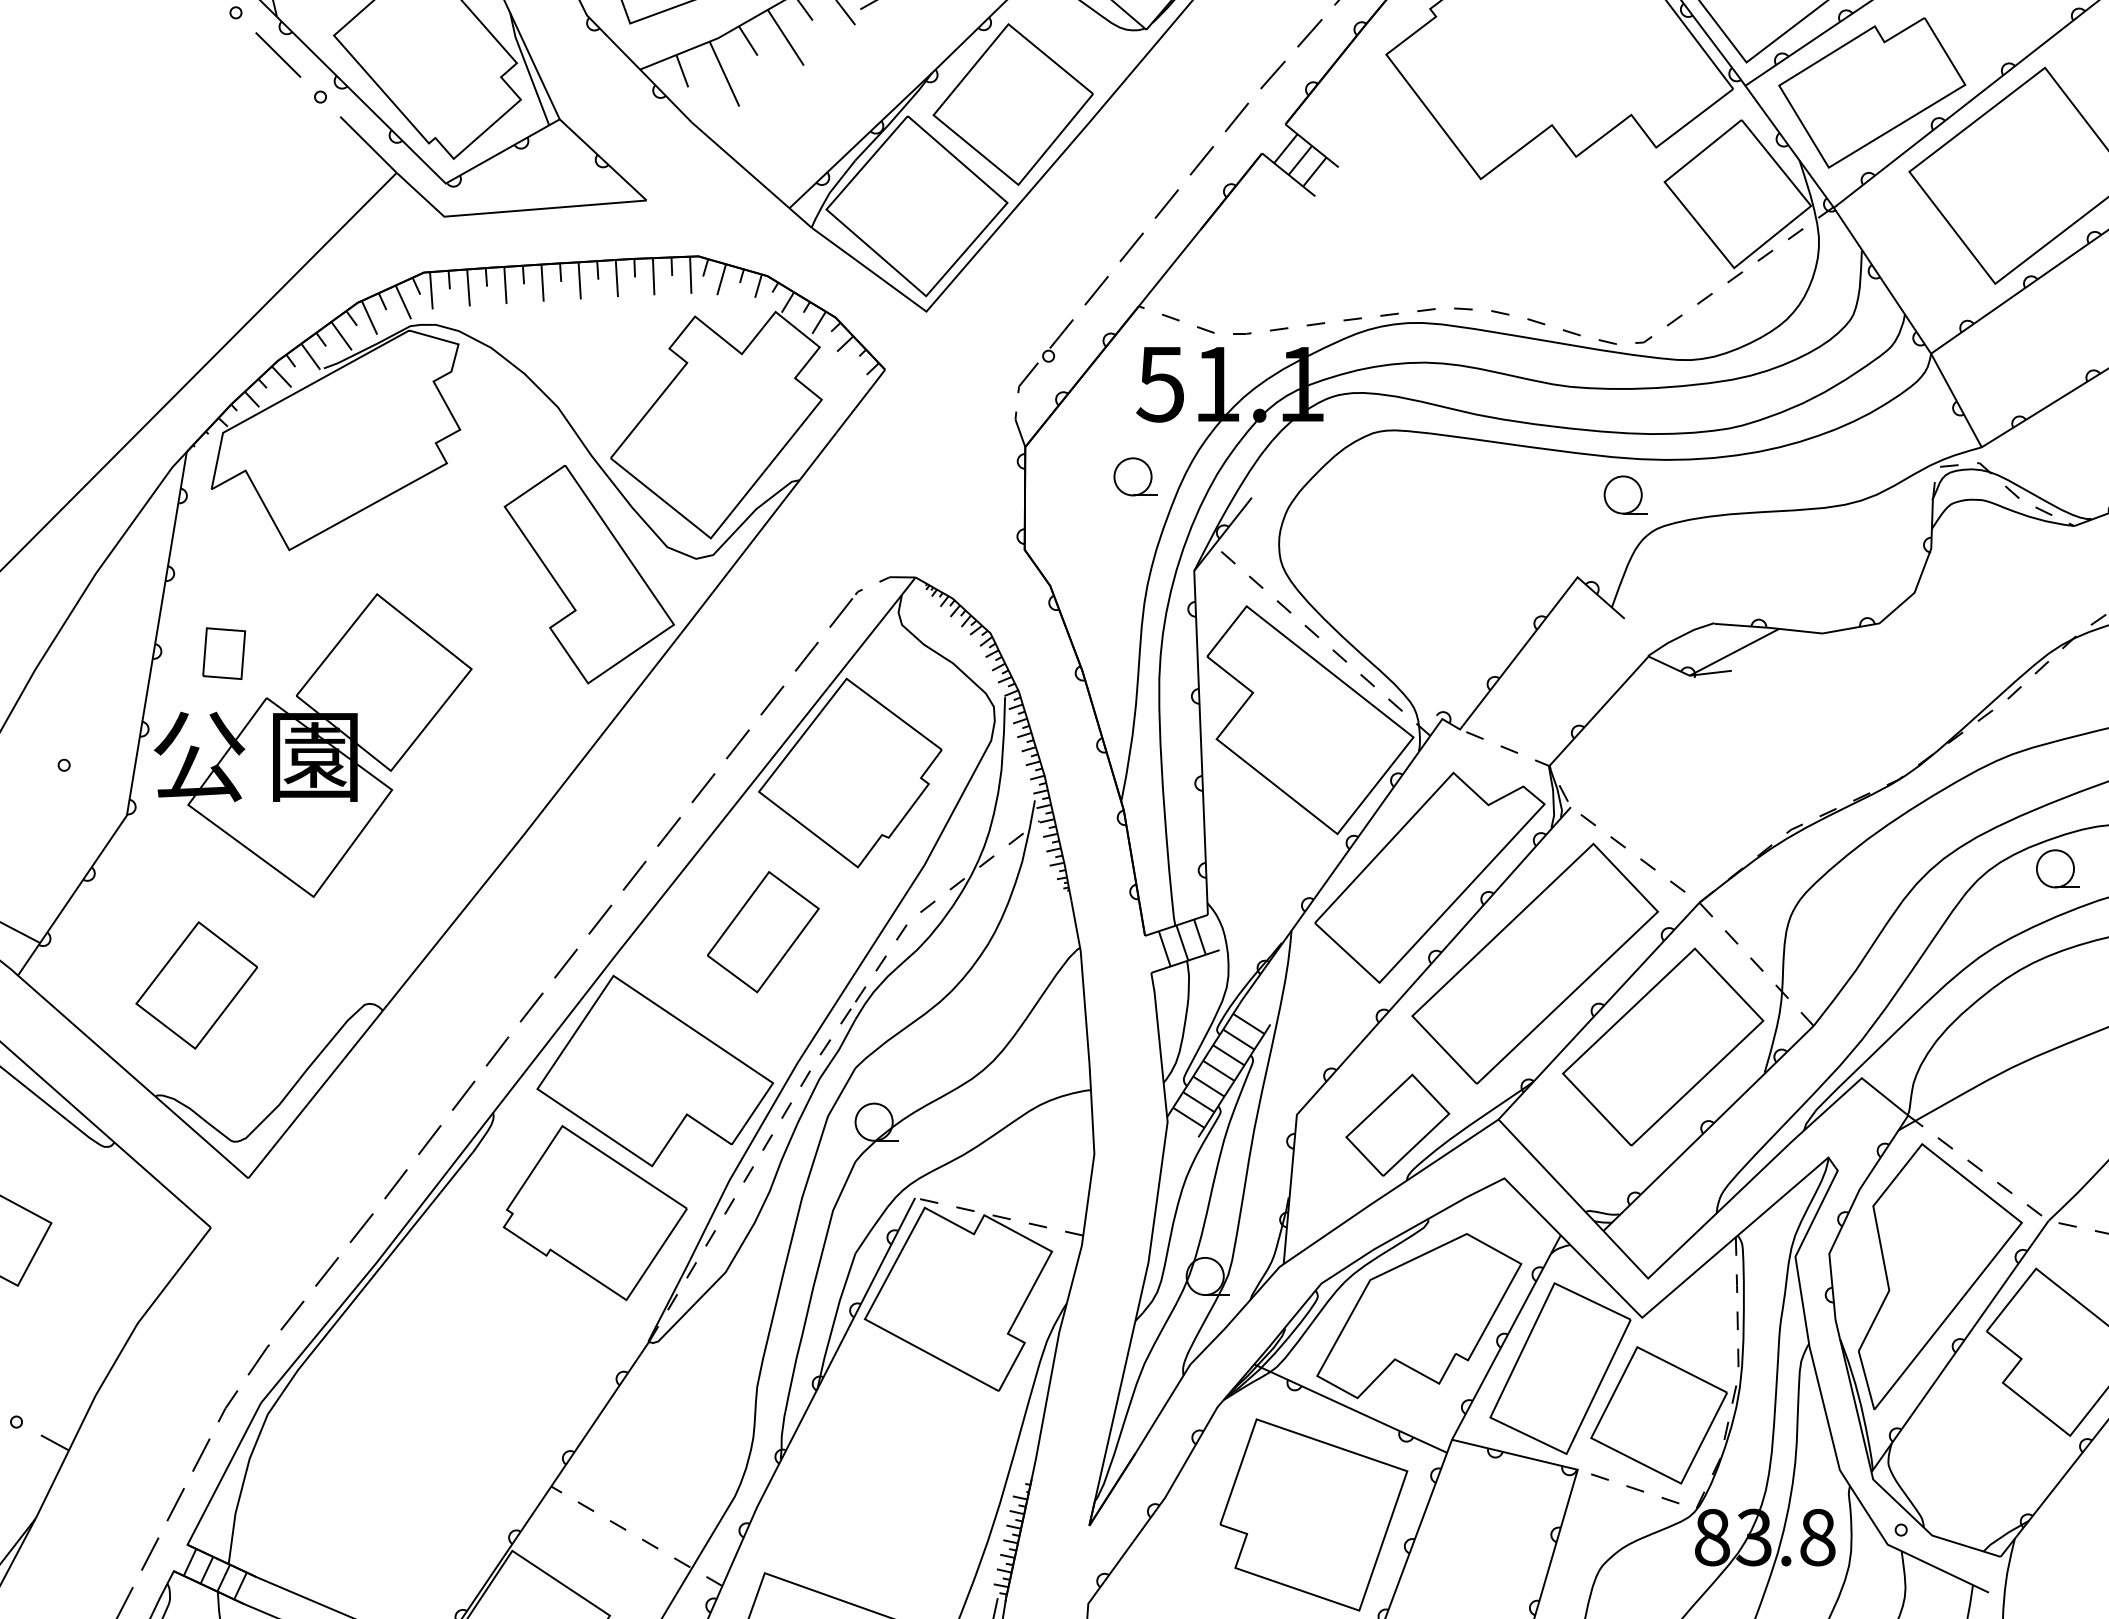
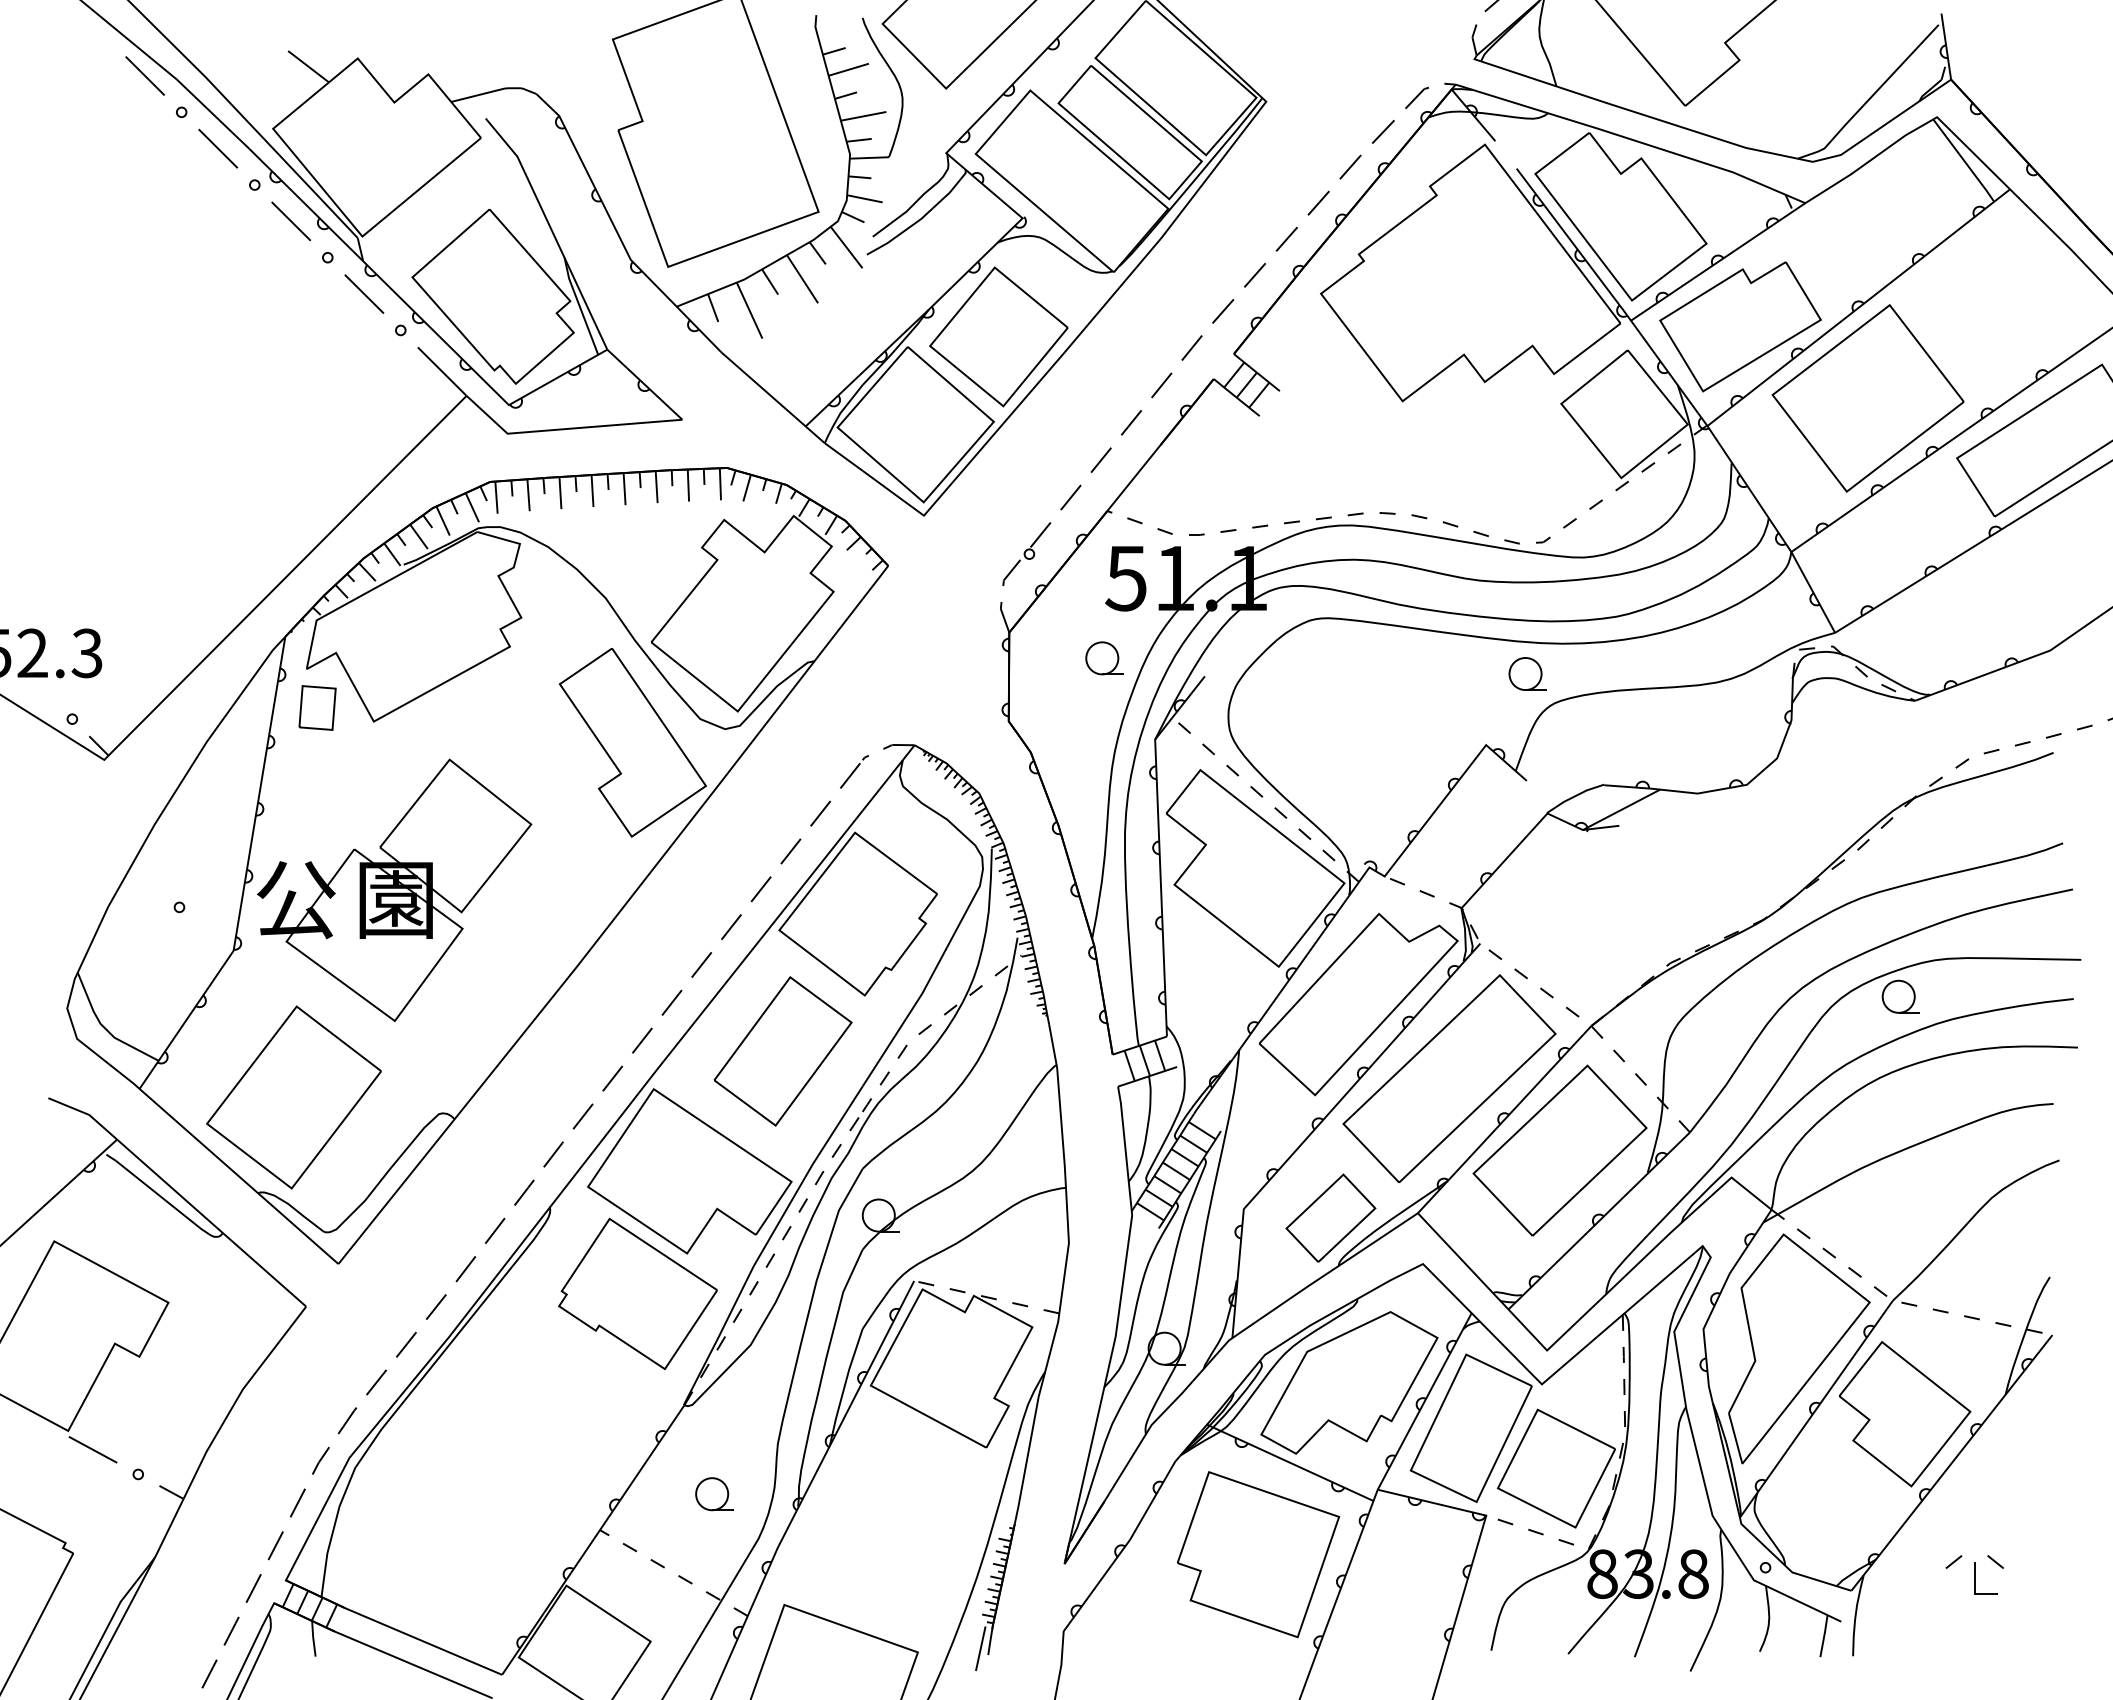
part: (224, 653) -> (317, 707), moved
part: (762, 932) -> (782, 1051), size x1.43
part: (196, 985) -> (293, 1097), size x1.67
part: (683, 1445) -> (714, 1494), added

